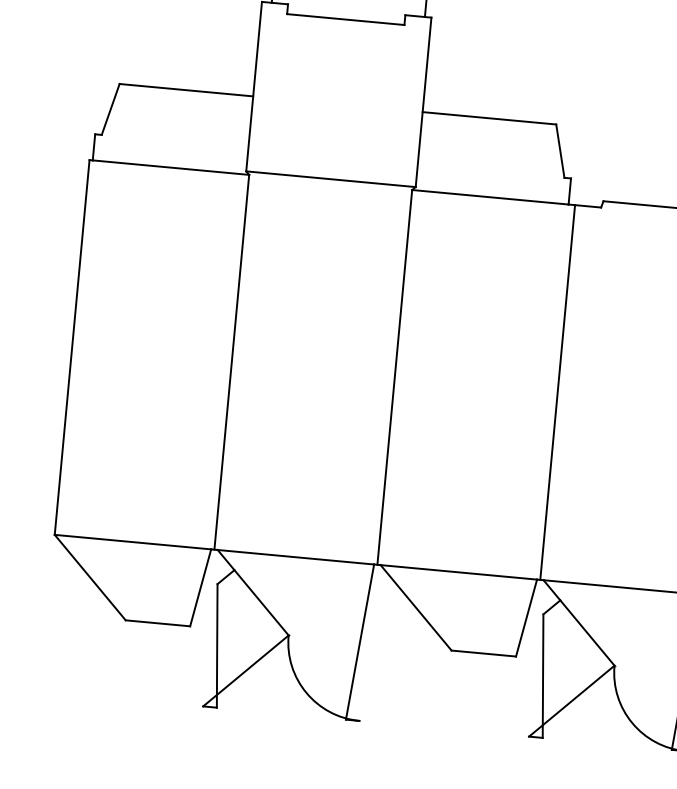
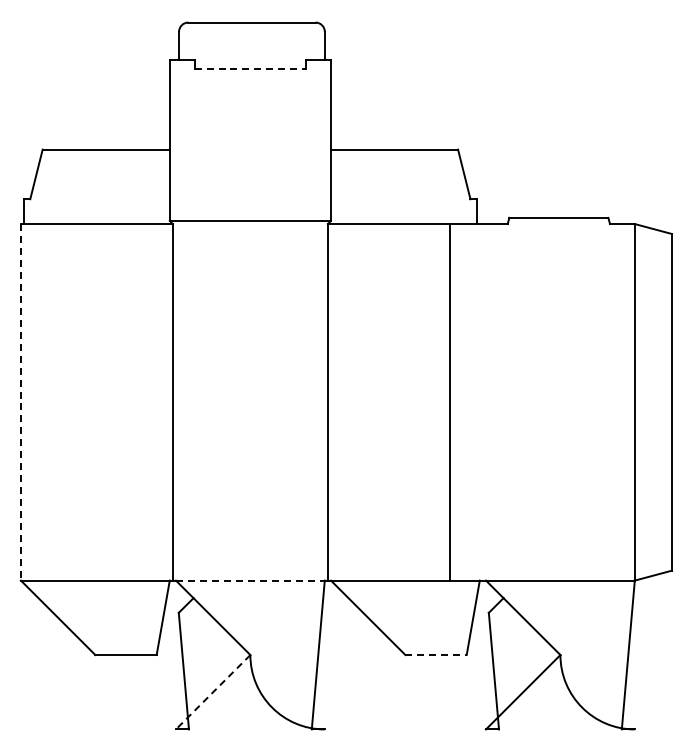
line: (345, 20) -> (250, 69), solid -> dashed
line: (71, 347) -> (20, 402), solid -> dashed
line: (557, 392) -> (449, 402), moved
line: (296, 557) -> (250, 580), solid -> dashed
line: (484, 654) -> (436, 655), solid -> dashed
line: (246, 671) -> (213, 692), solid -> dashed

